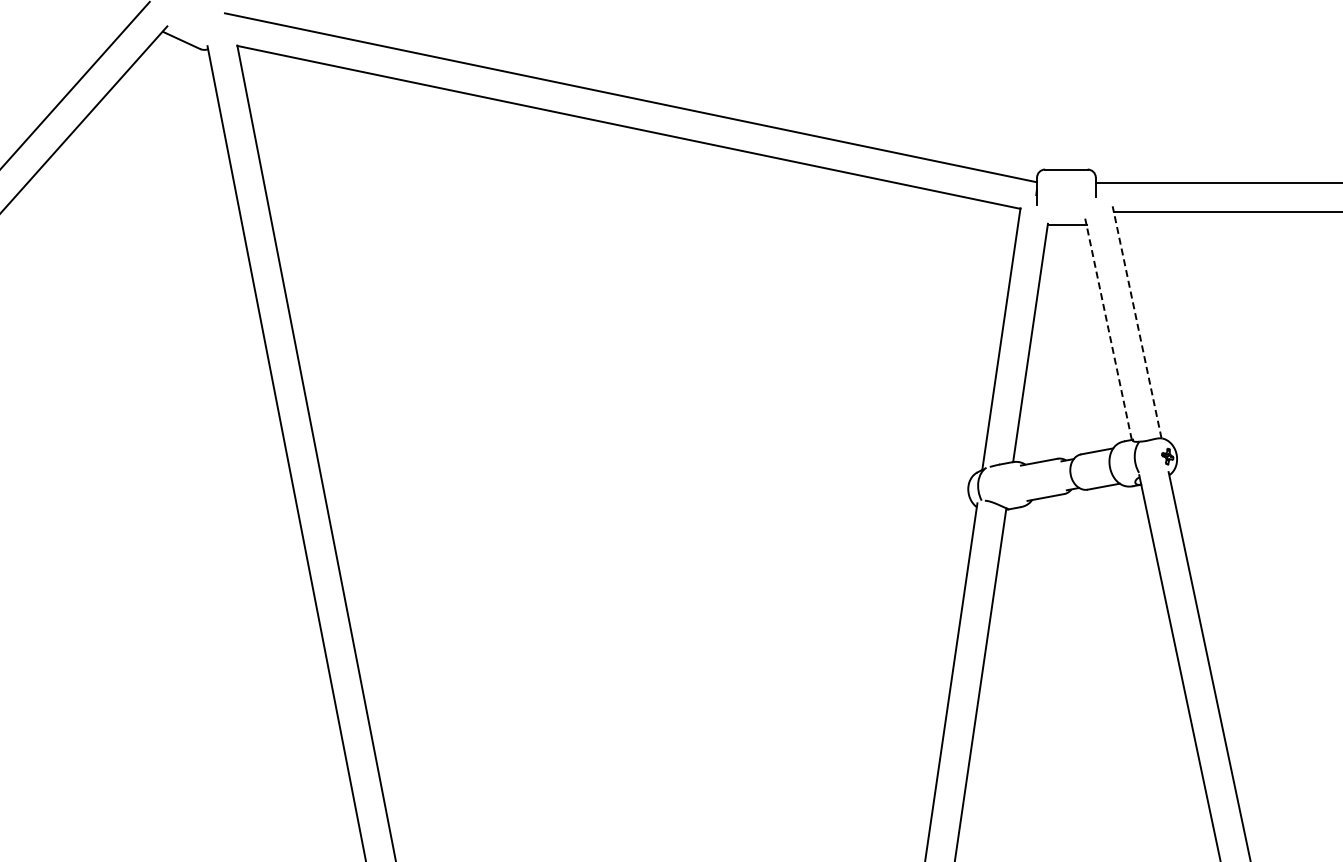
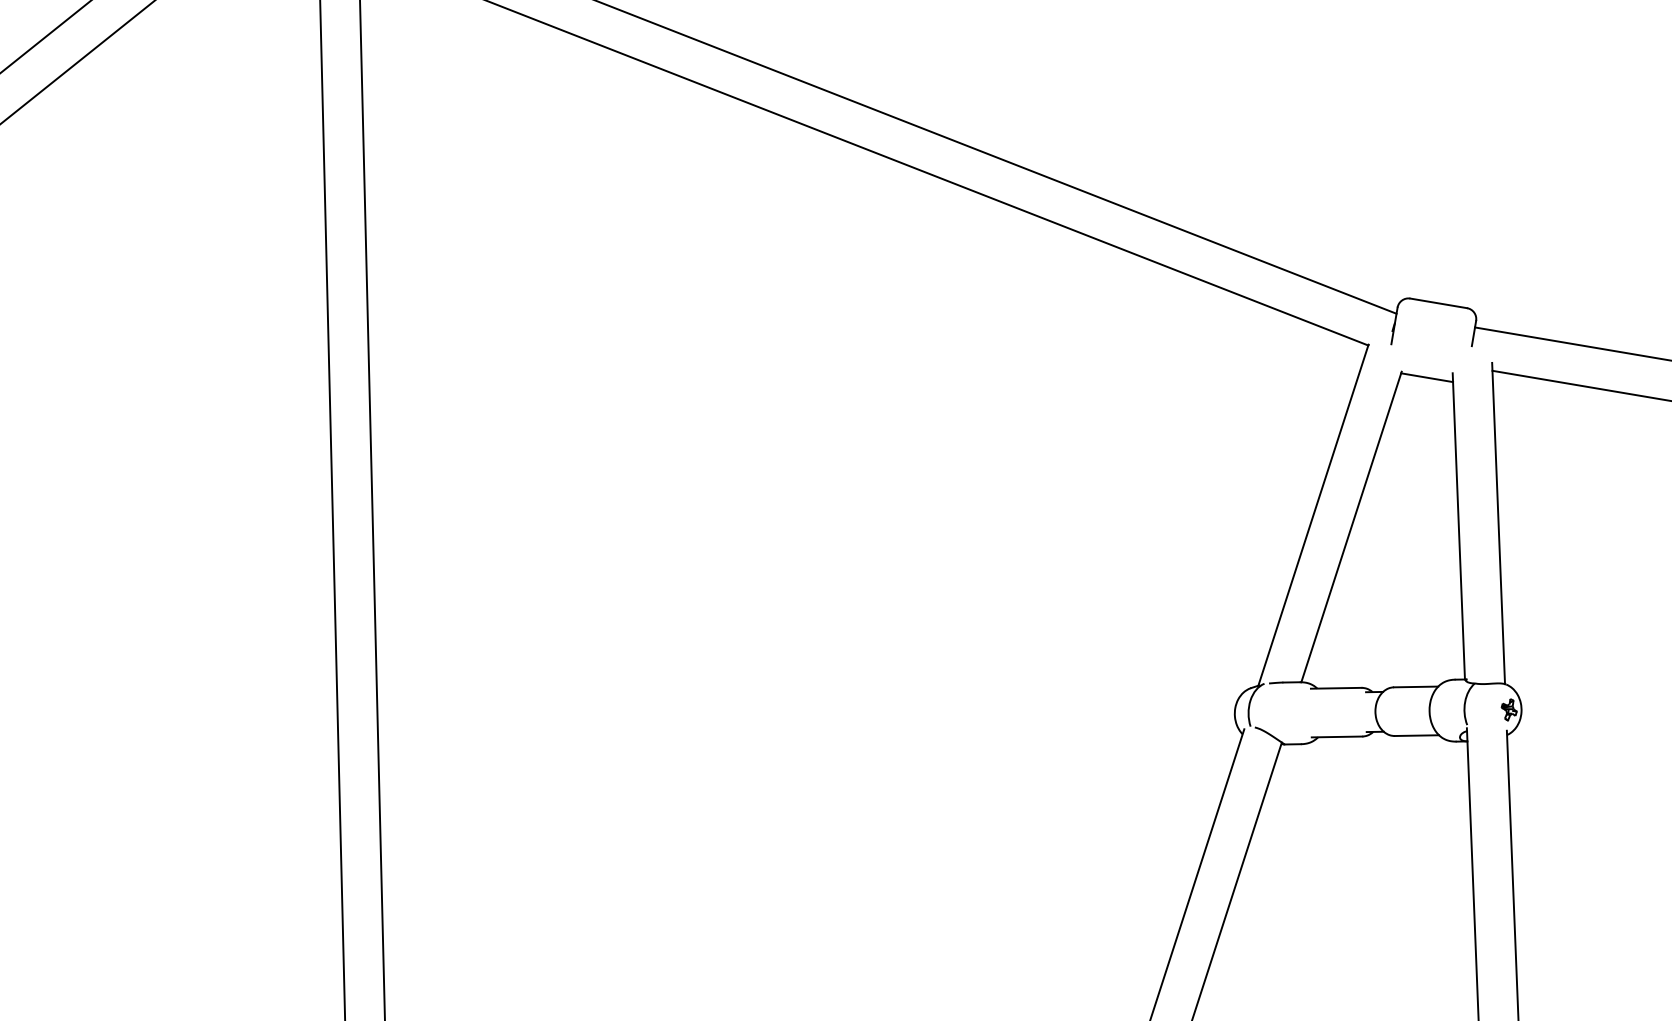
line: (1137, 322) -> (1499, 523), dashed -> solid
line: (1108, 328) -> (1458, 525), dashed -> solid

